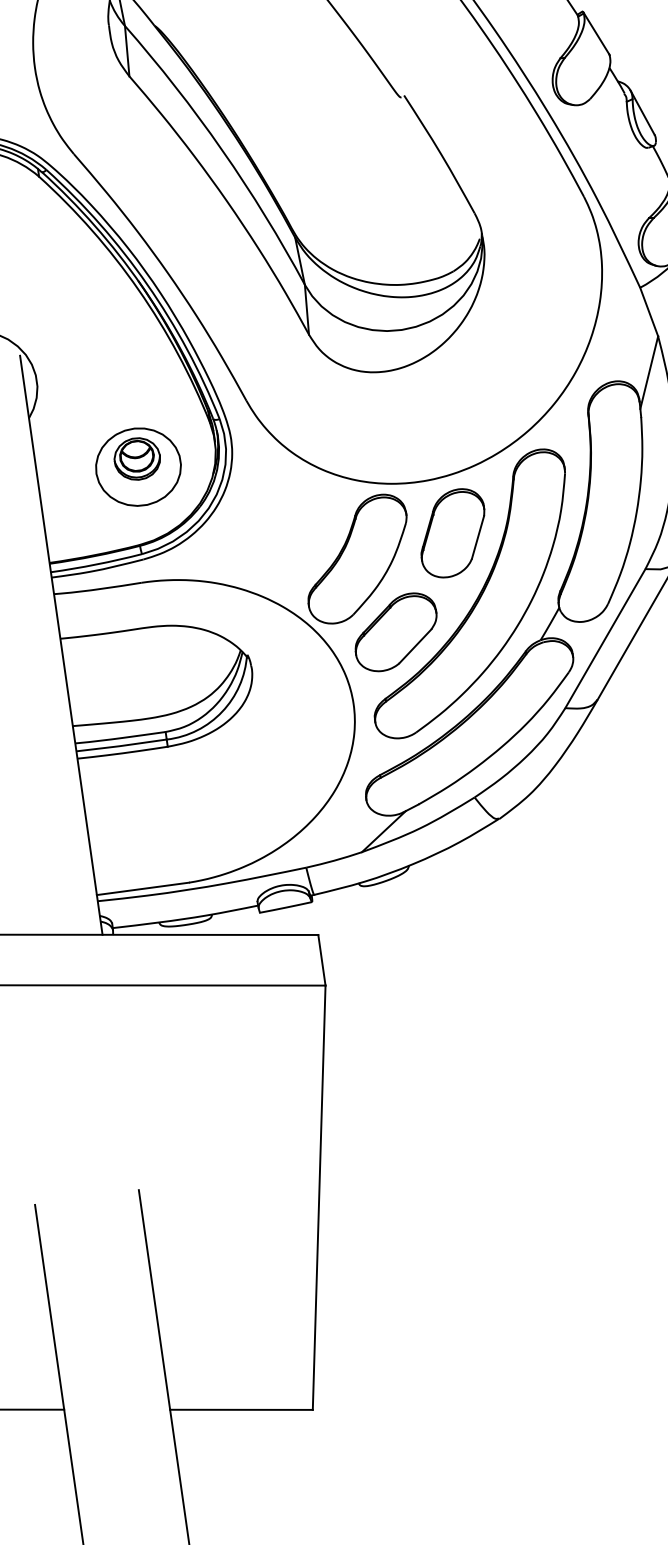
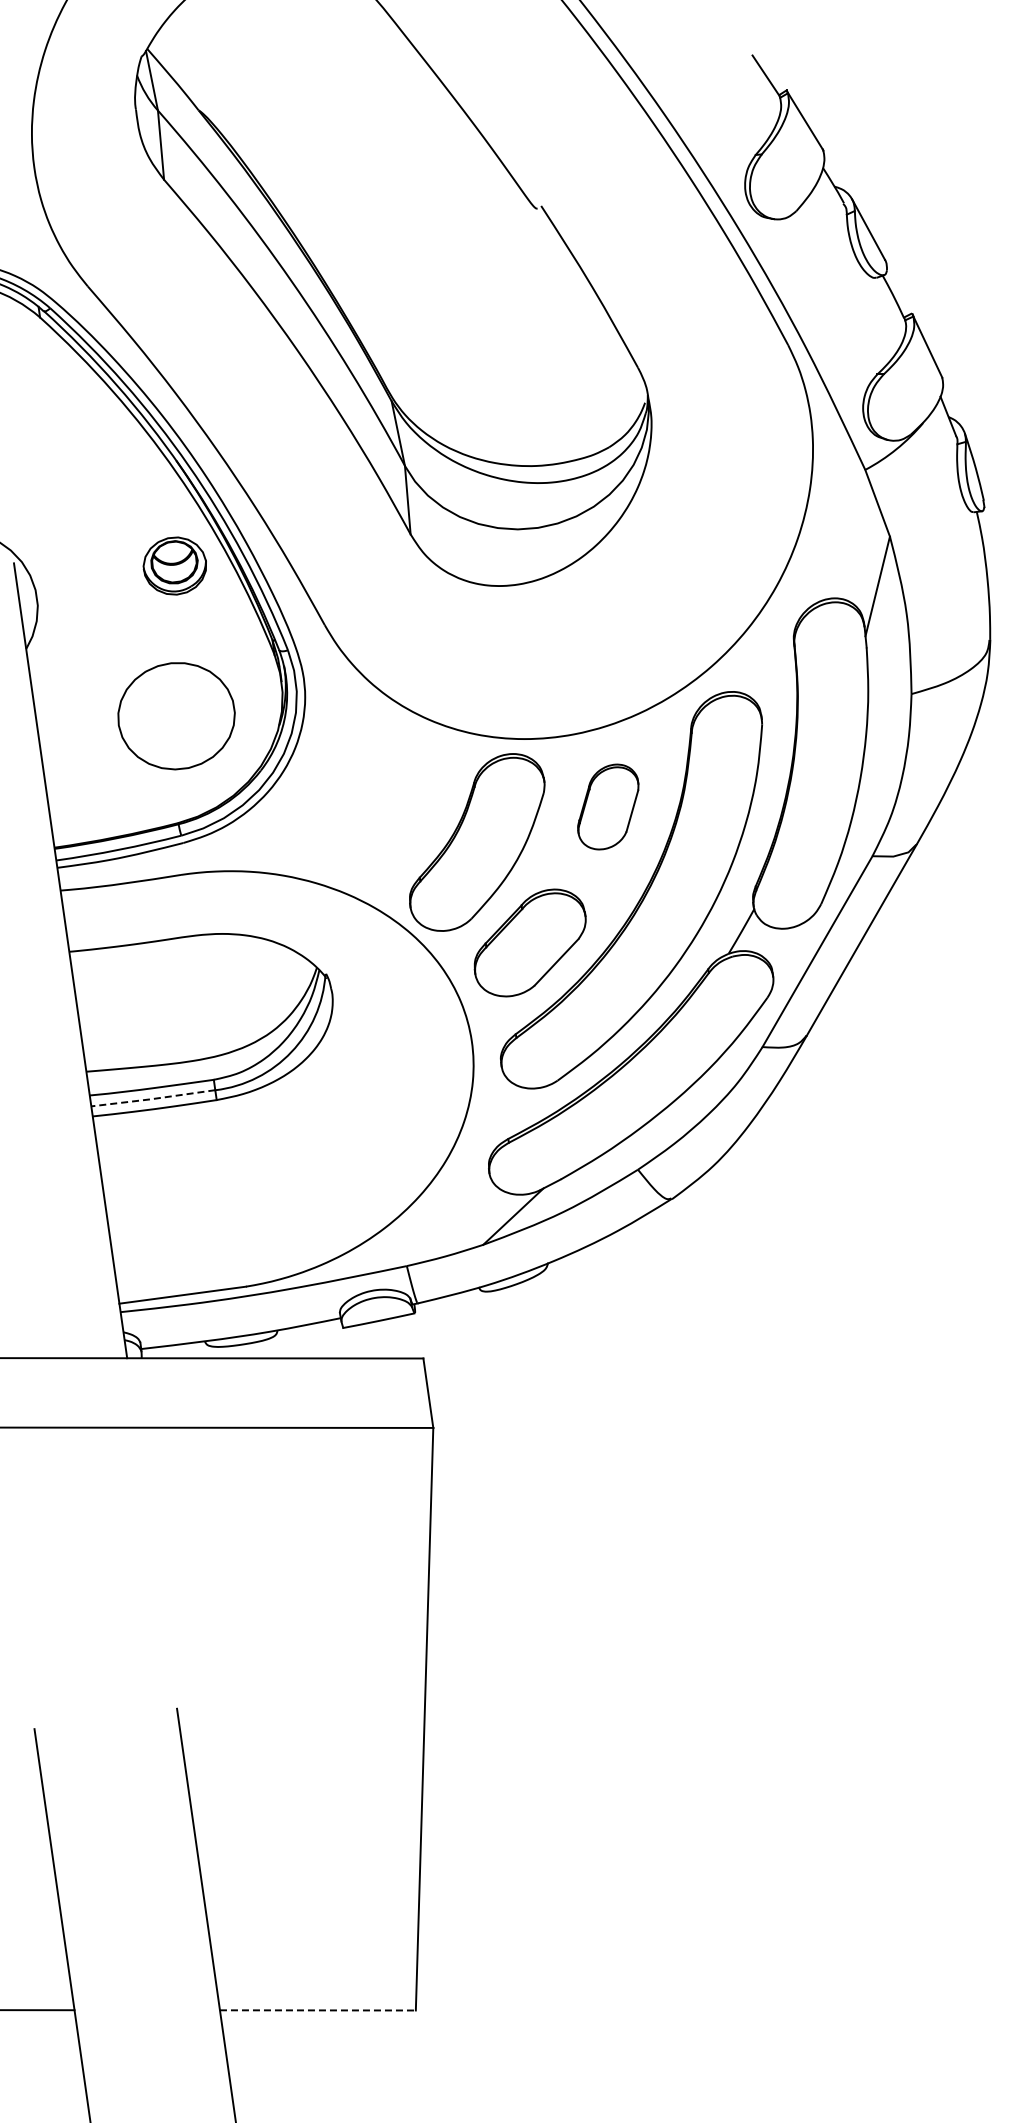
part: (137, 458) -> (174, 565), moved
part: (453, 532) -> (608, 806), size x0.7
line: (120, 746) -> (152, 1099), solid -> dashed
line: (241, 1409) -> (317, 2010), solid -> dashed

